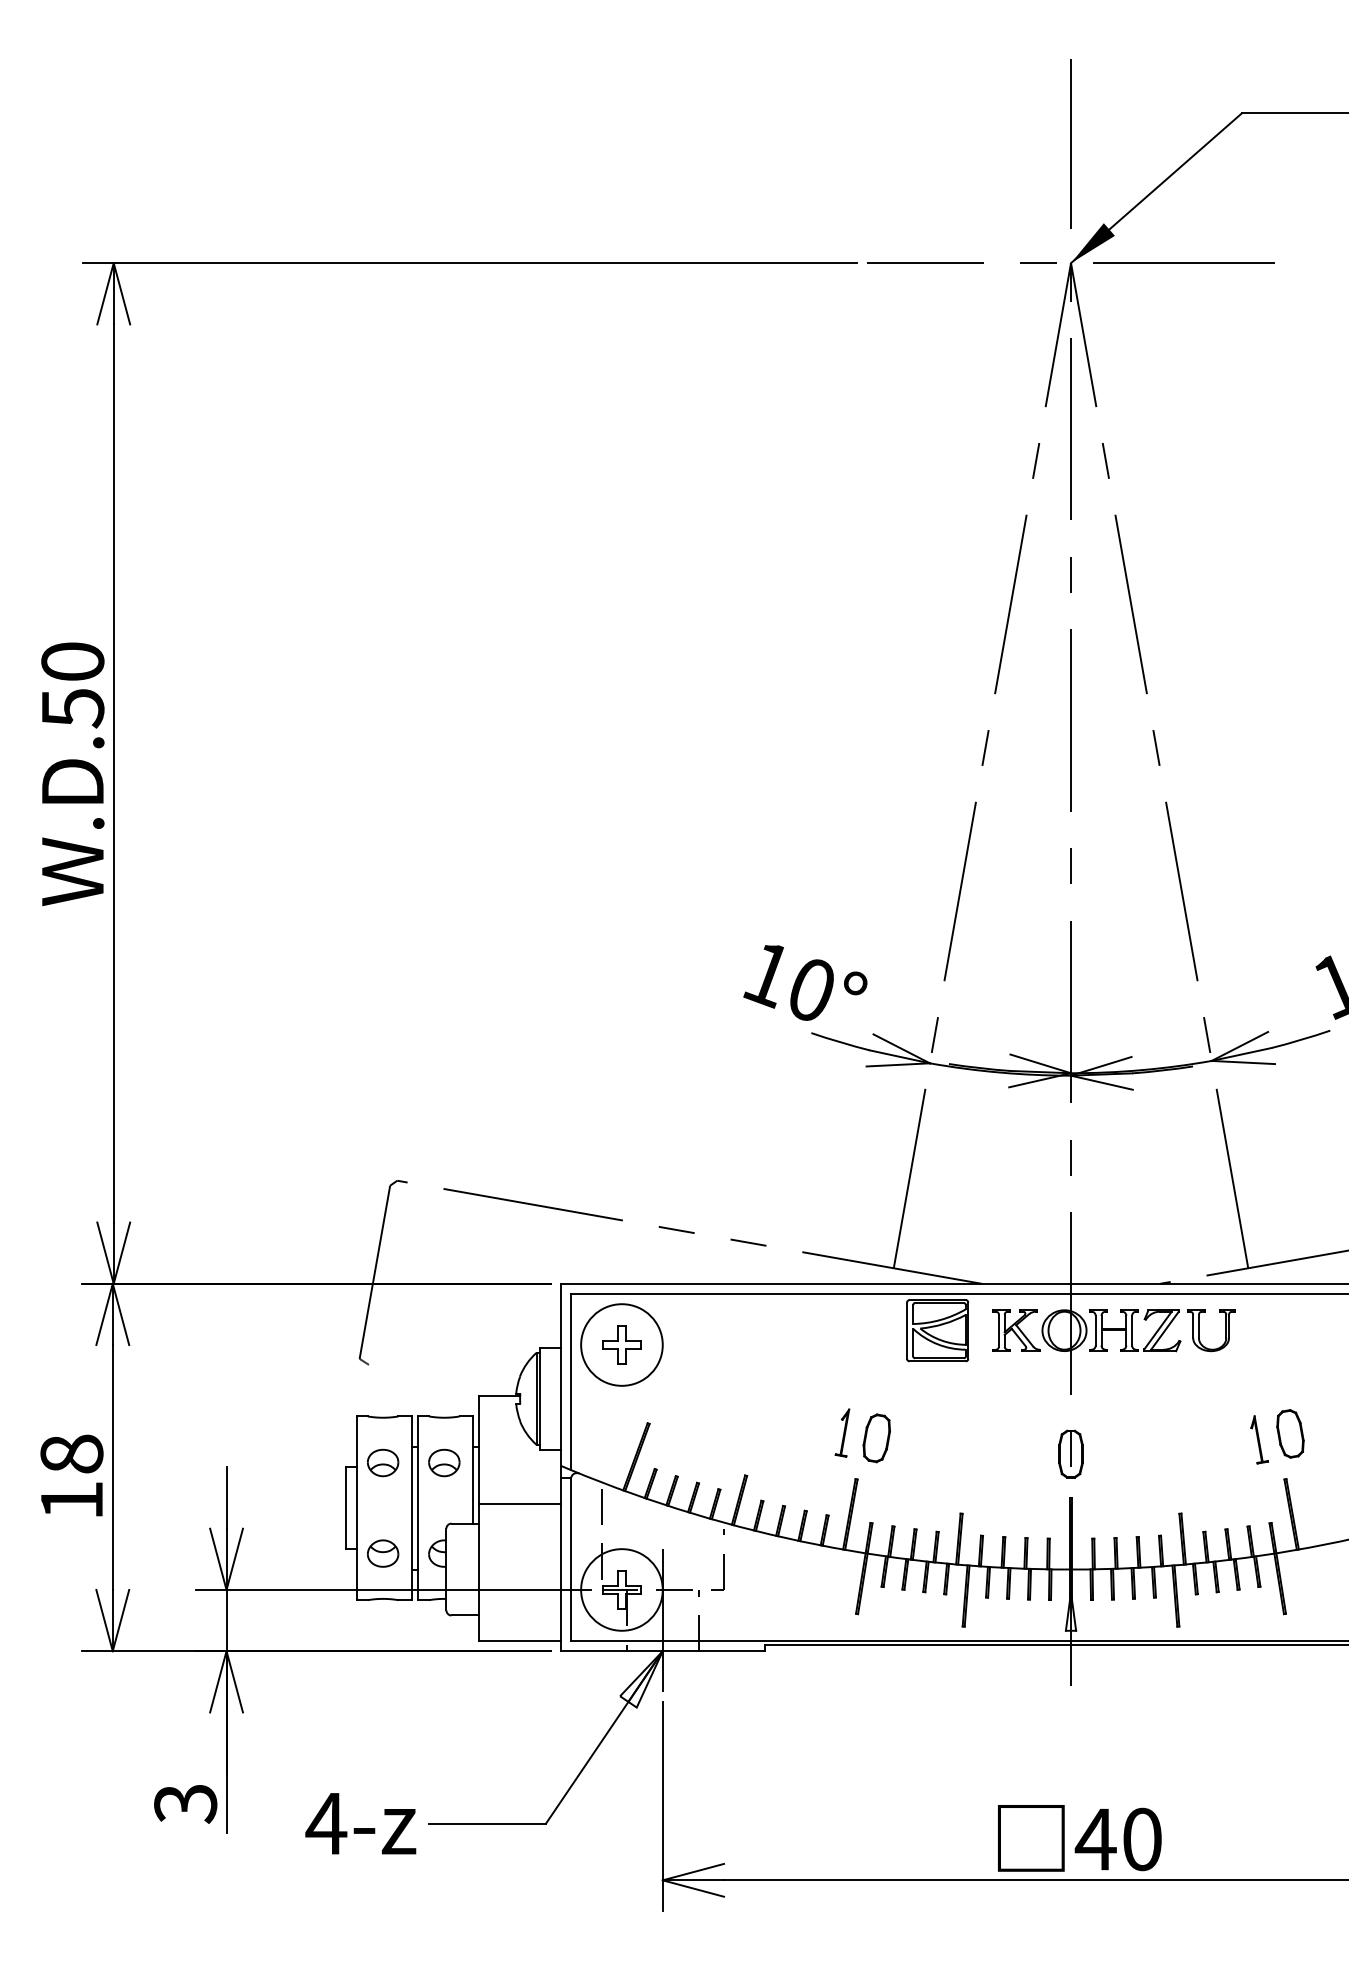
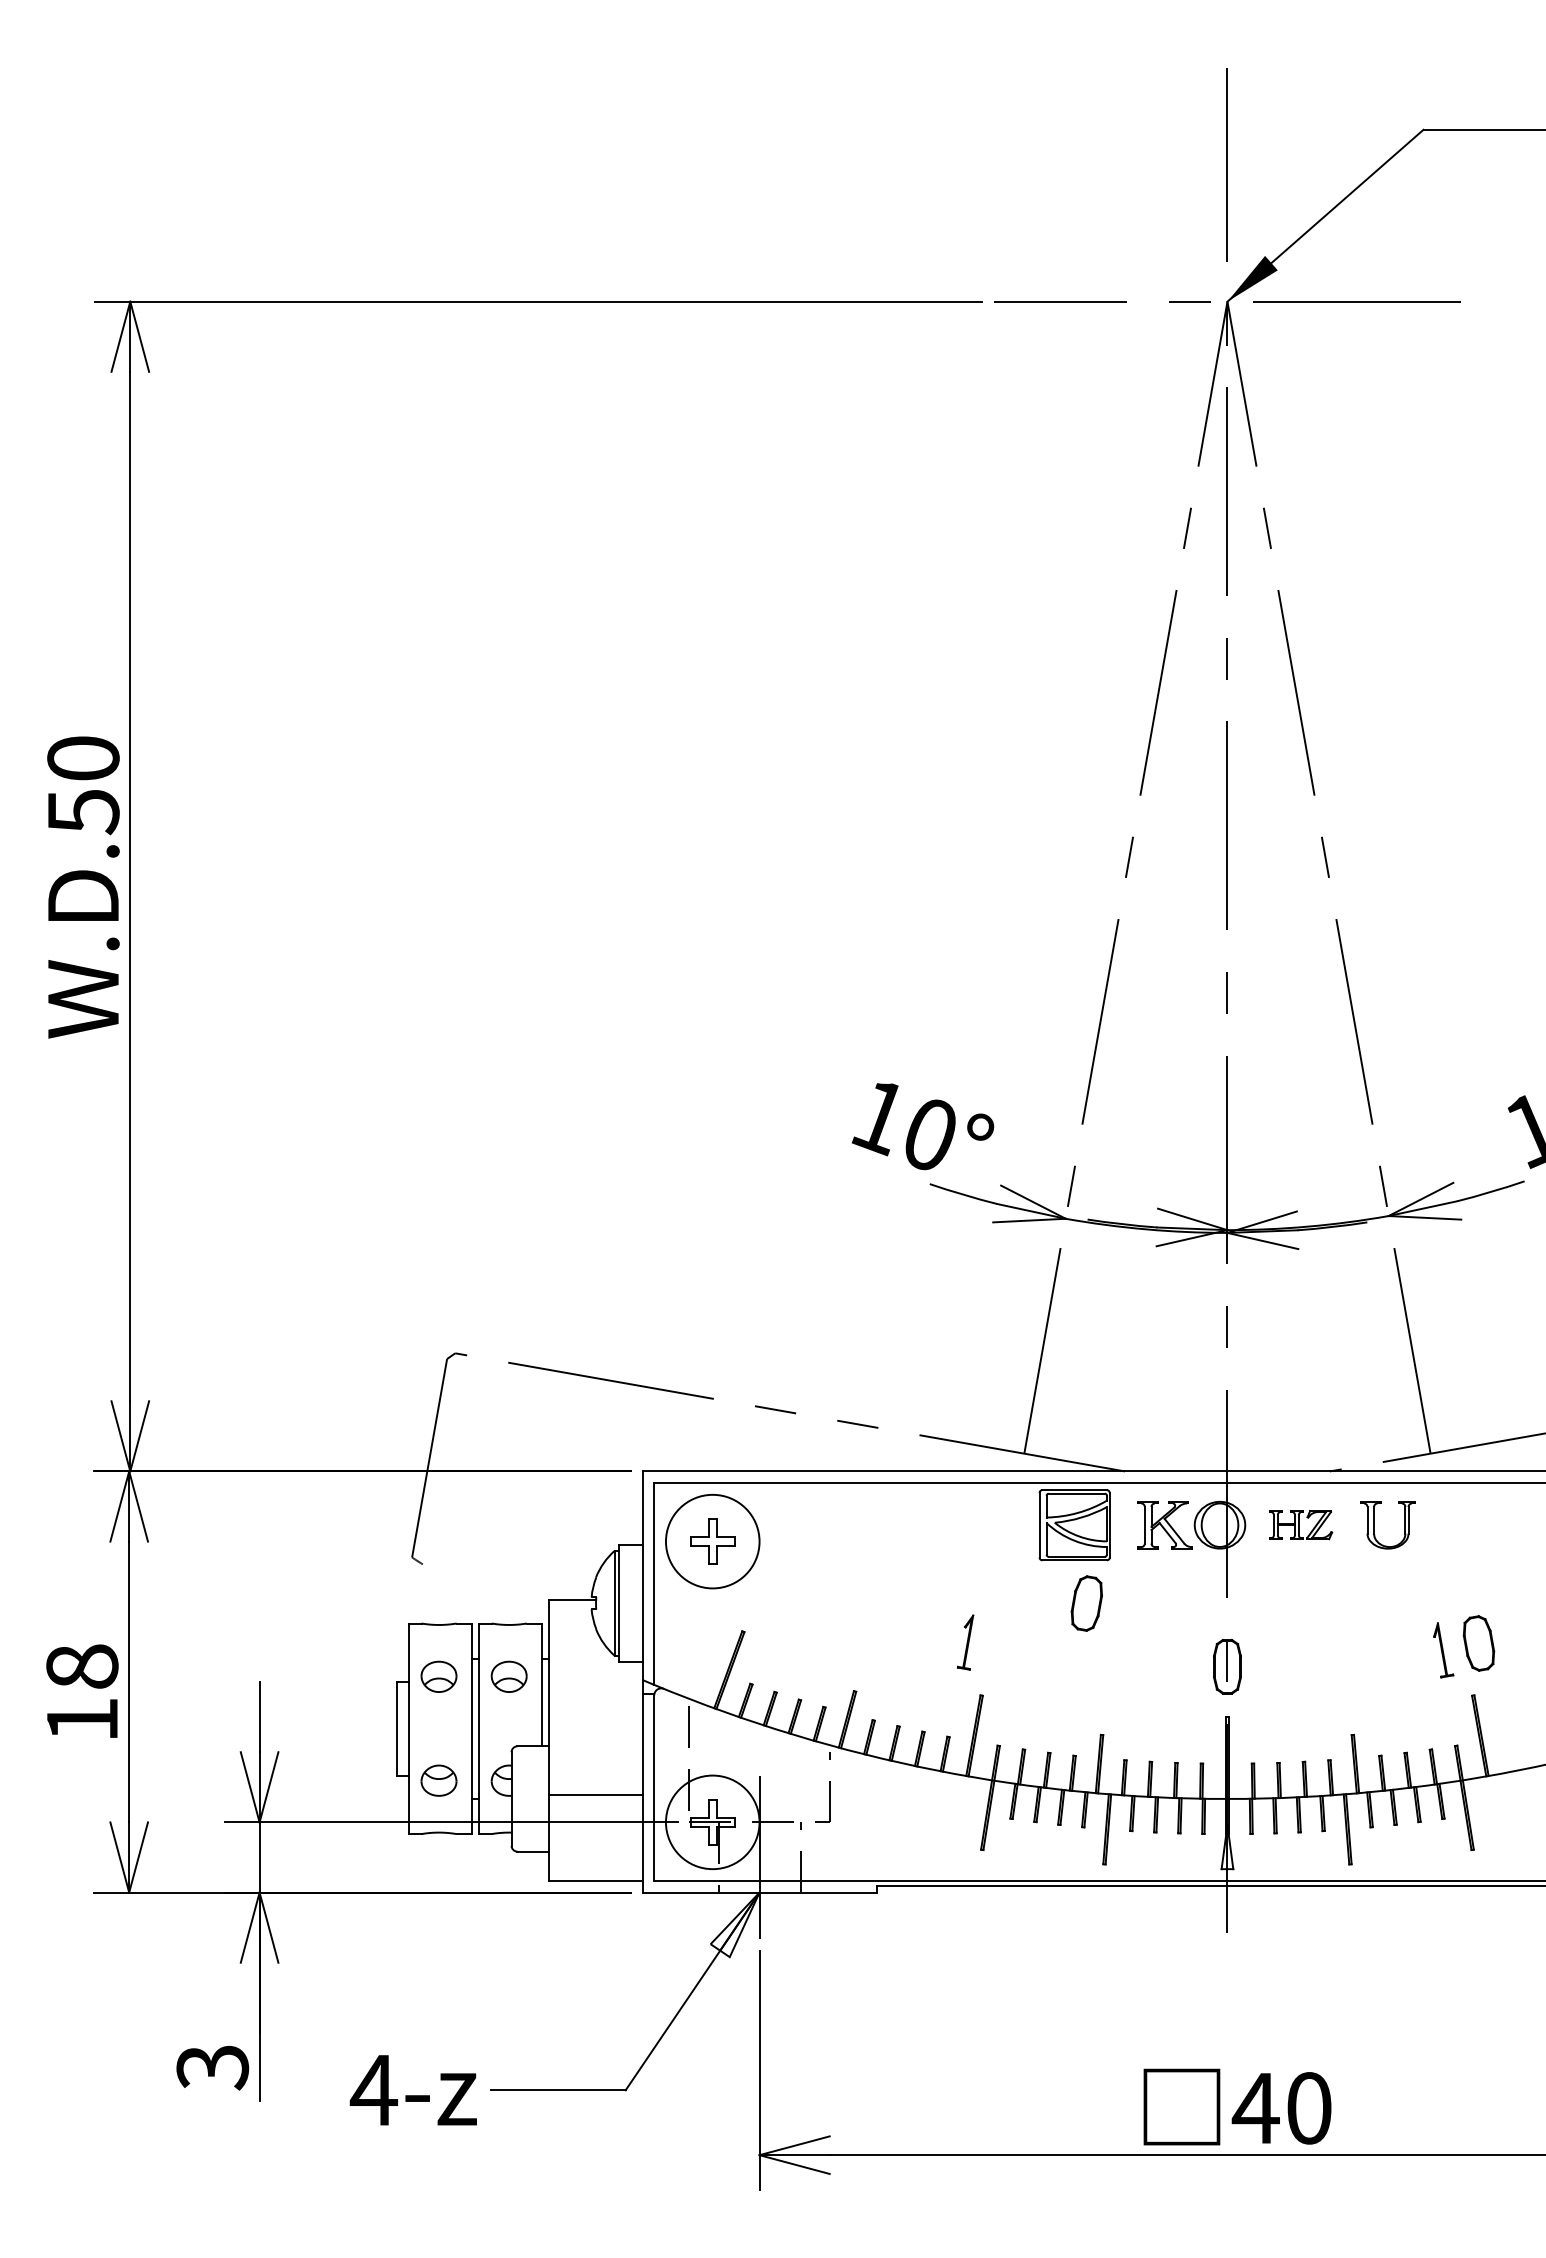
part: (1134, 1330) -> (1300, 1524), size x0.6
part: (876, 1438) -> (1086, 1603), moved
line: (519, 1504) -> (595, 1795), moved

